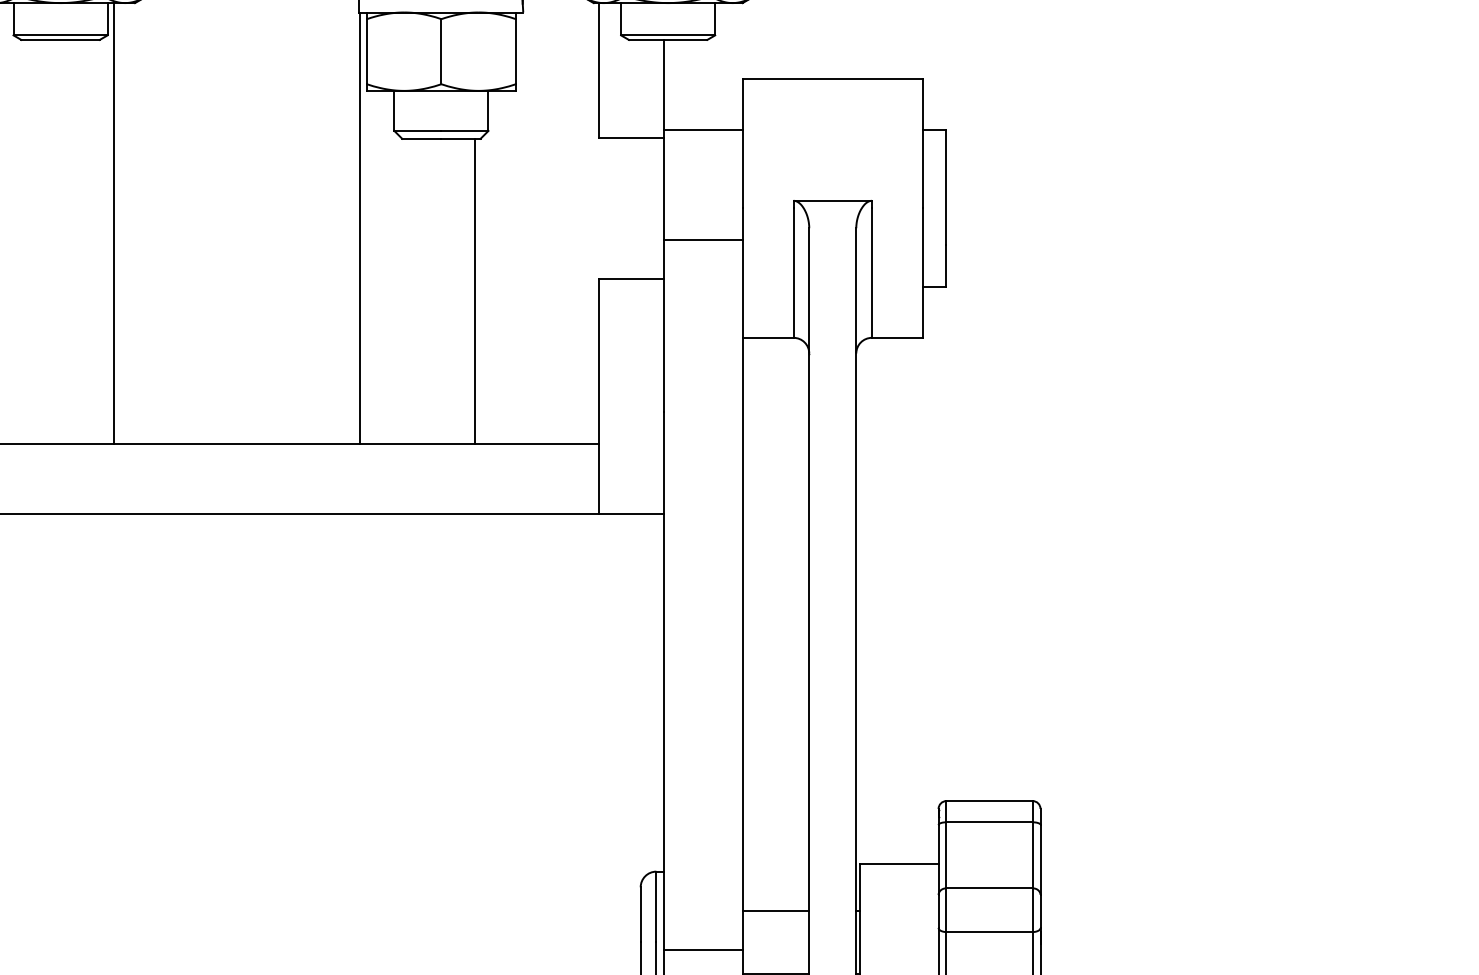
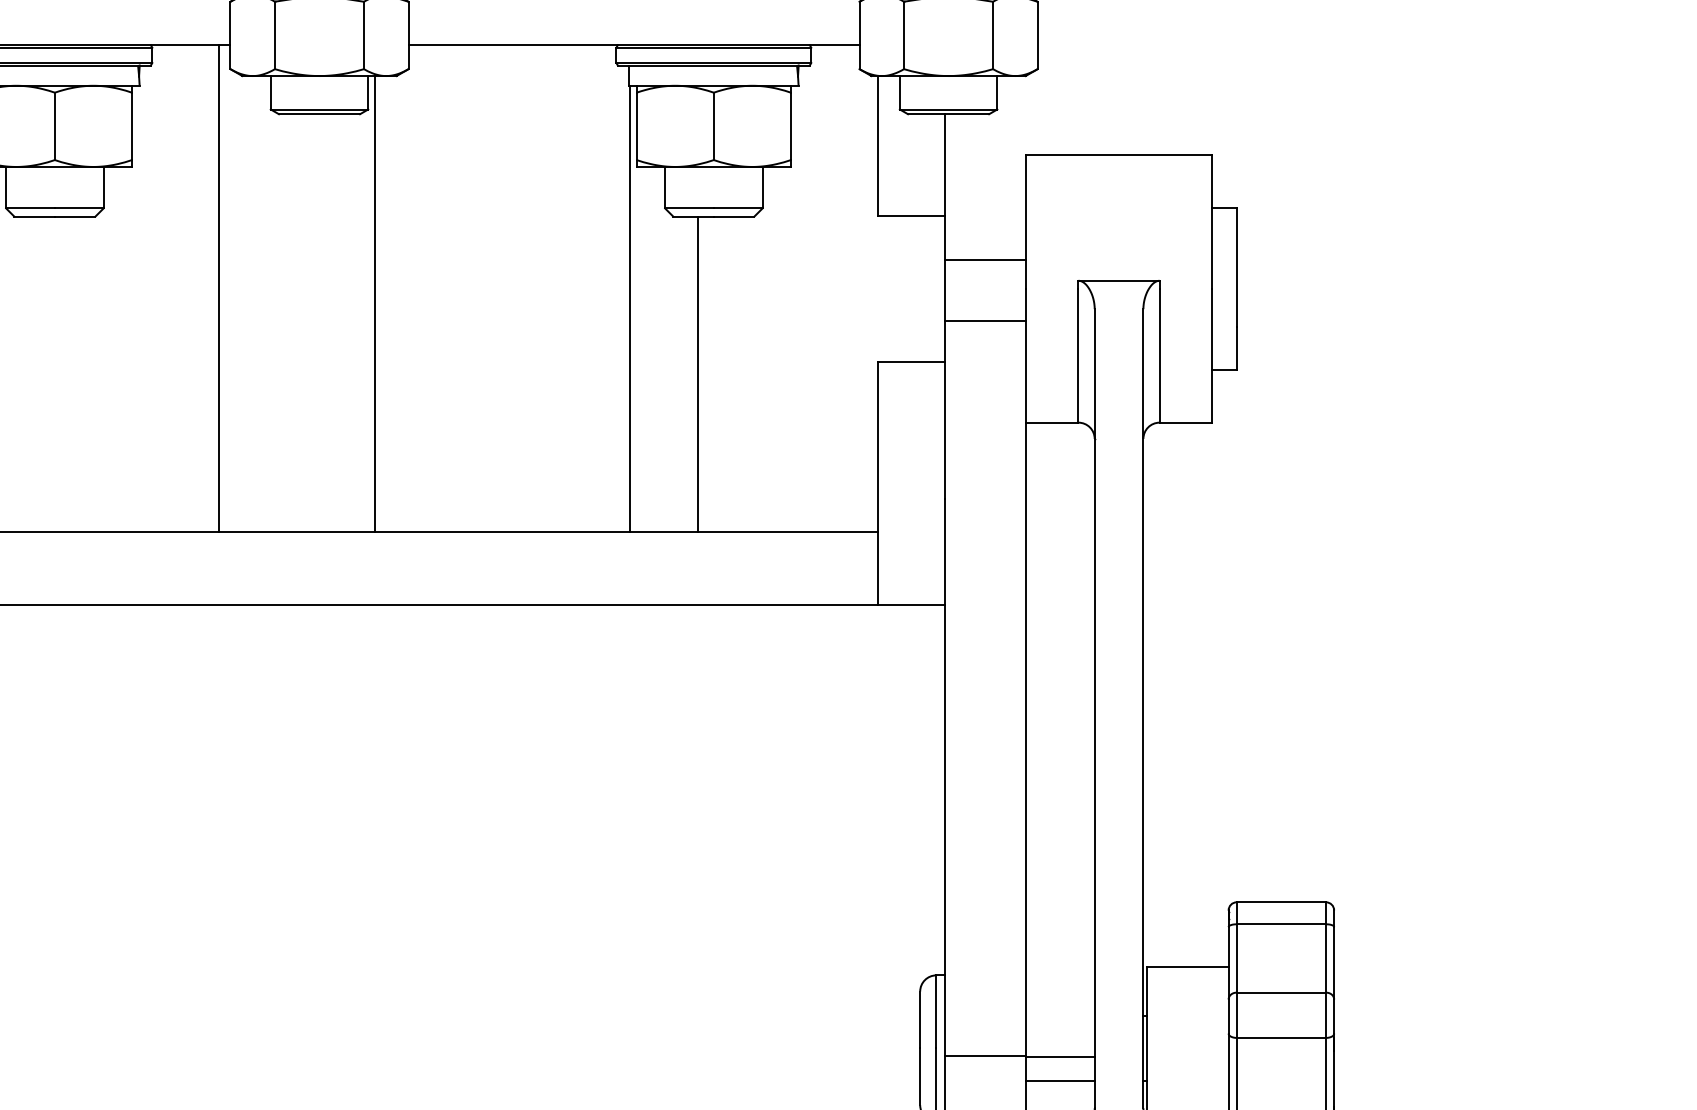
line: (702, 130) -> (984, 259), moved
line: (474, 291) -> (698, 374), moved
line: (775, 910) -> (1059, 1056), moved

